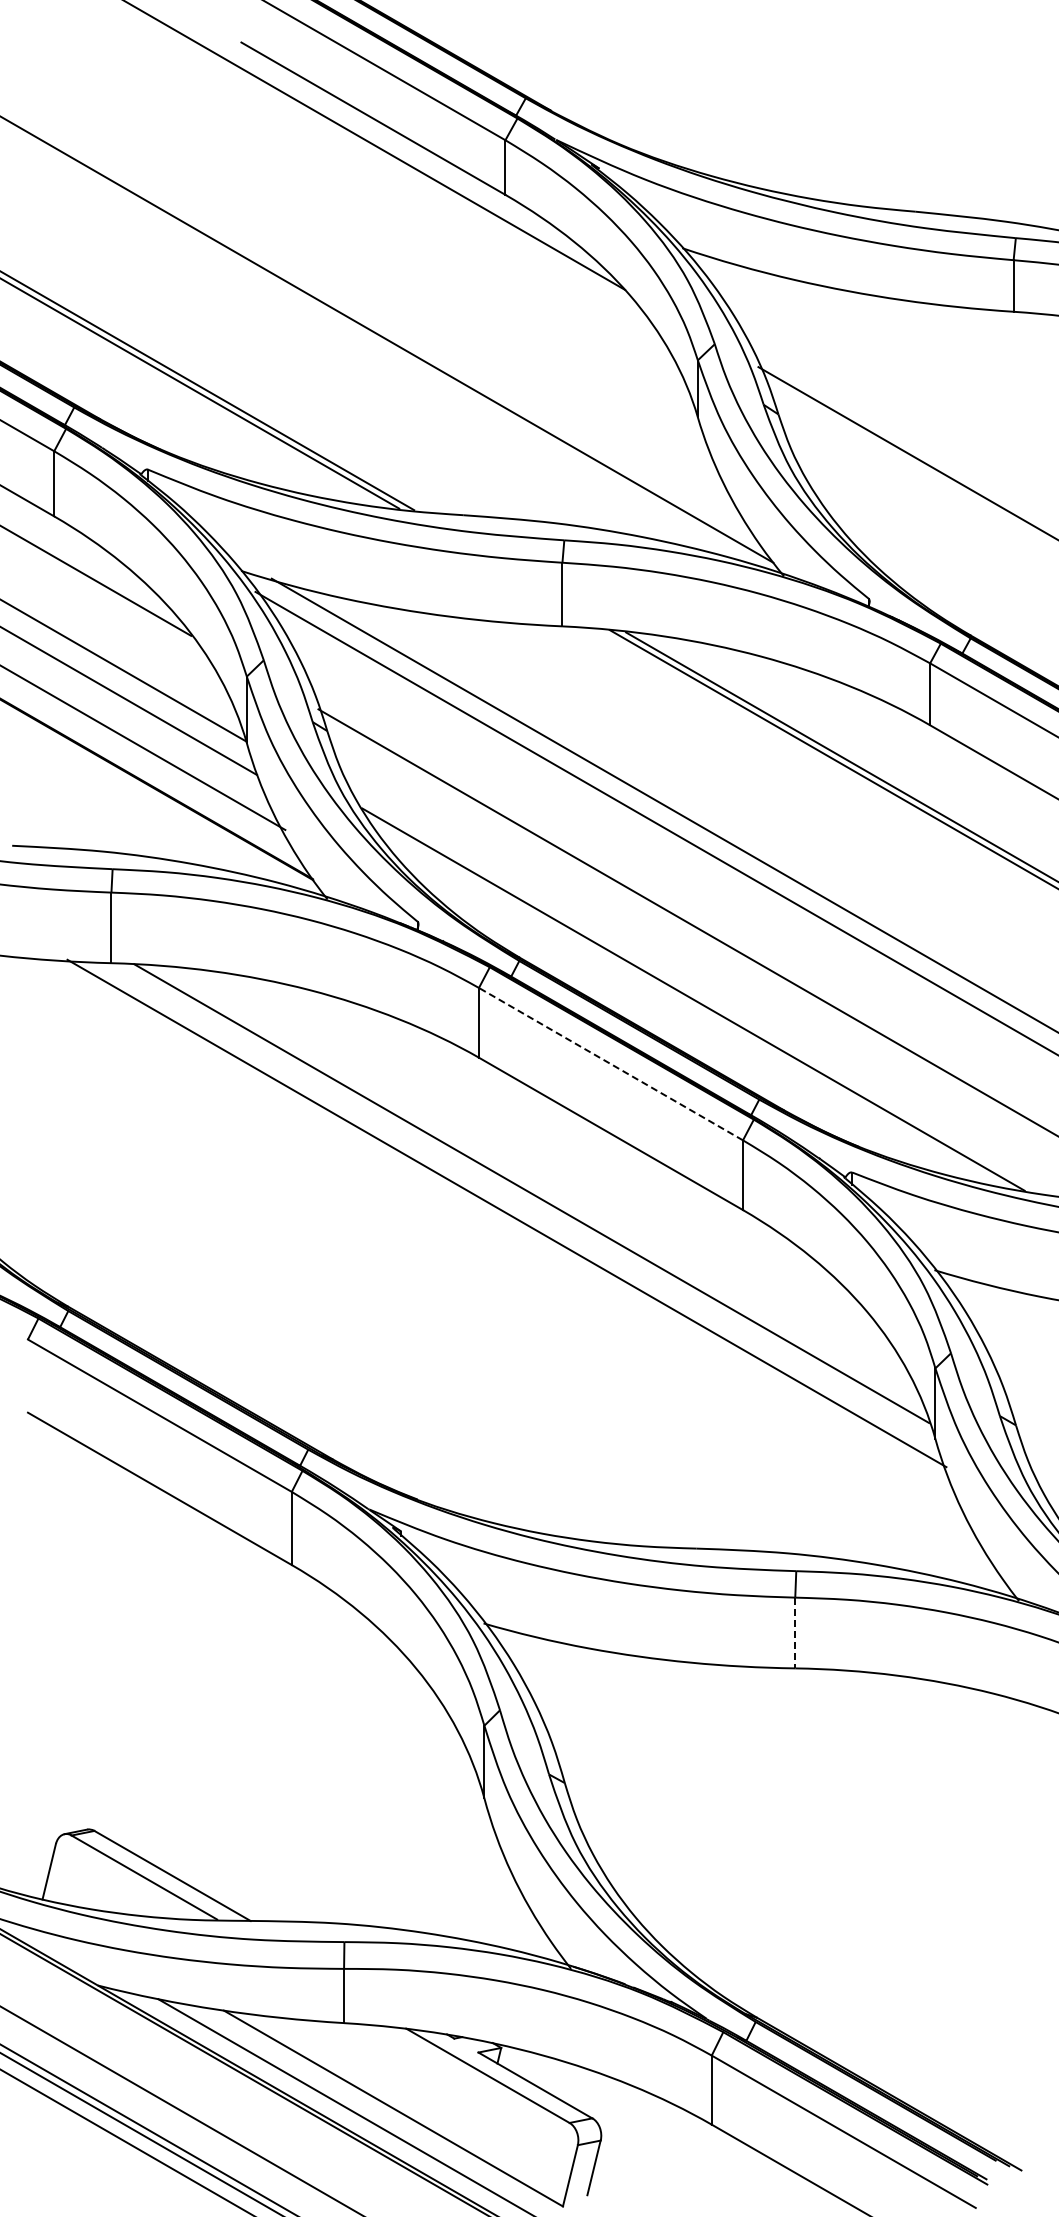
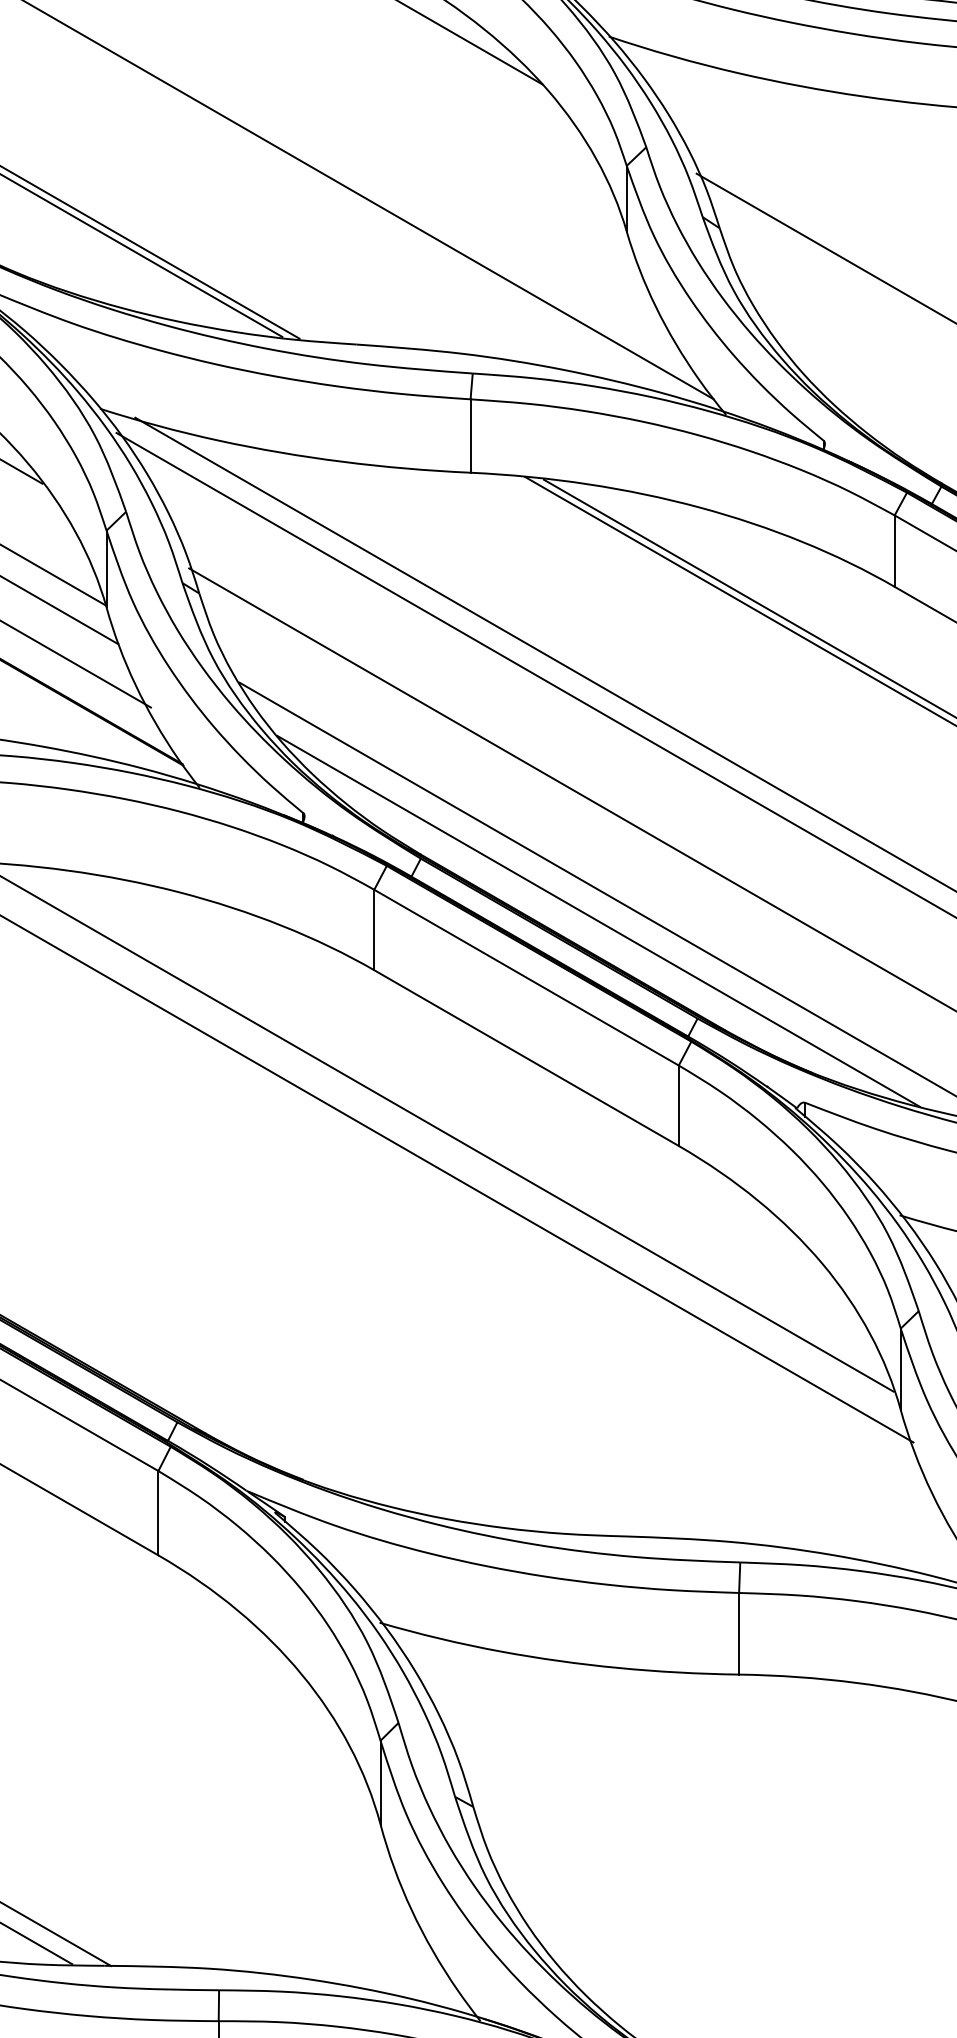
line: (673, 1015) -> (598, 921), added
line: (610, 1063) -> (525, 976), dashed -> solid
line: (795, 1633) -> (739, 1634), dashed -> solid

